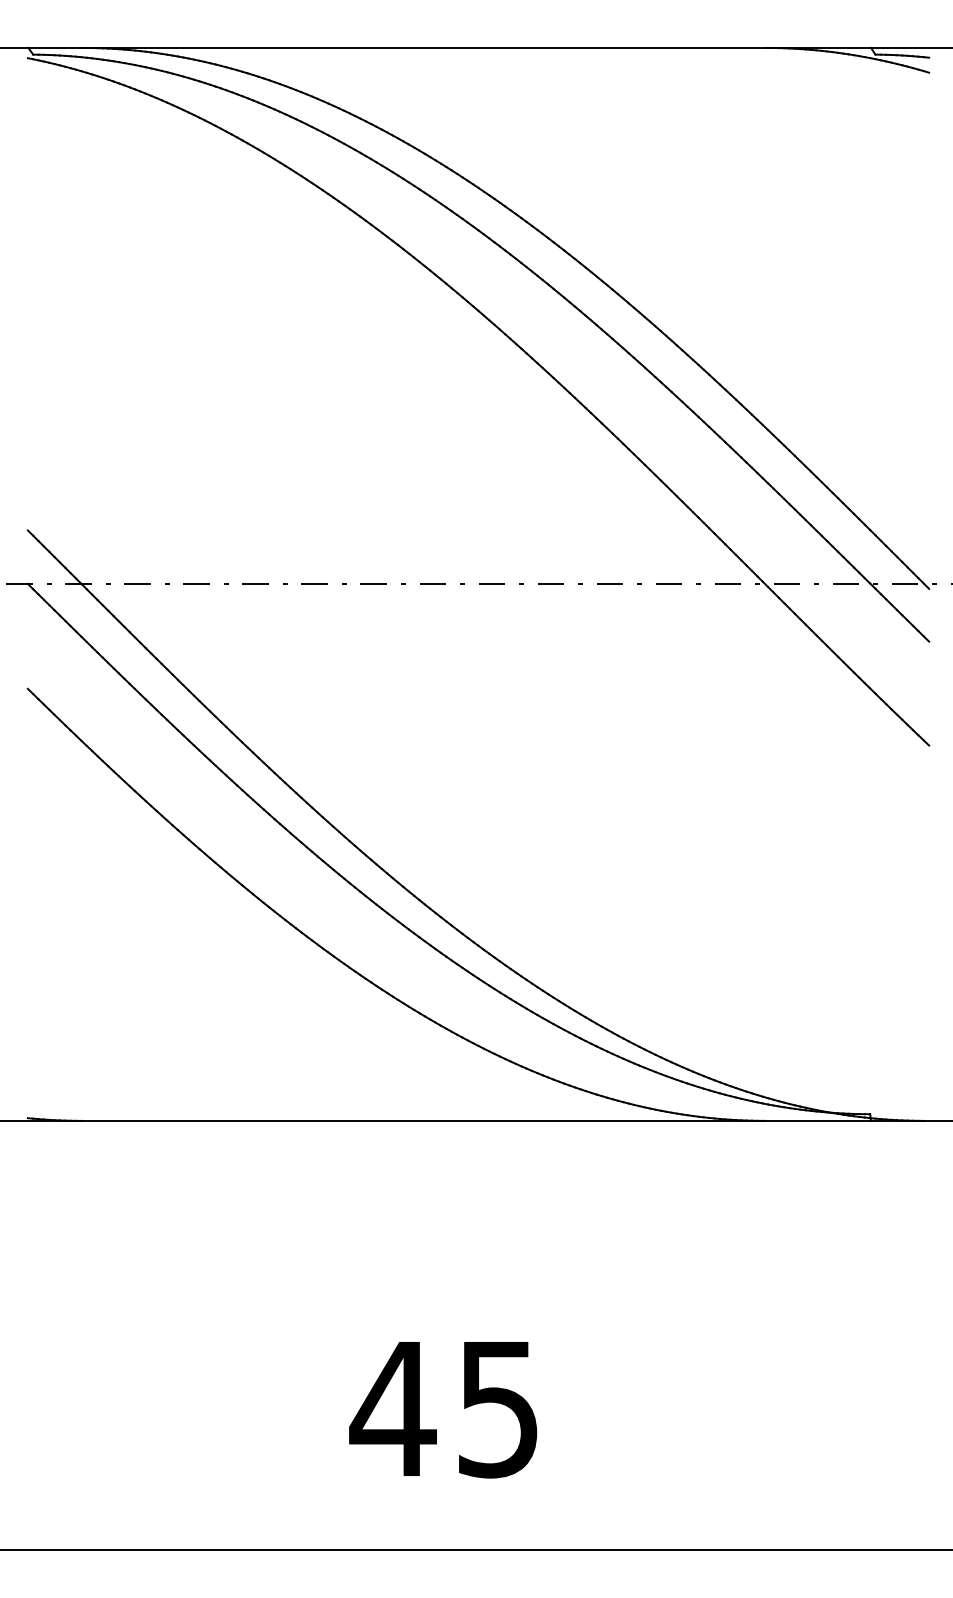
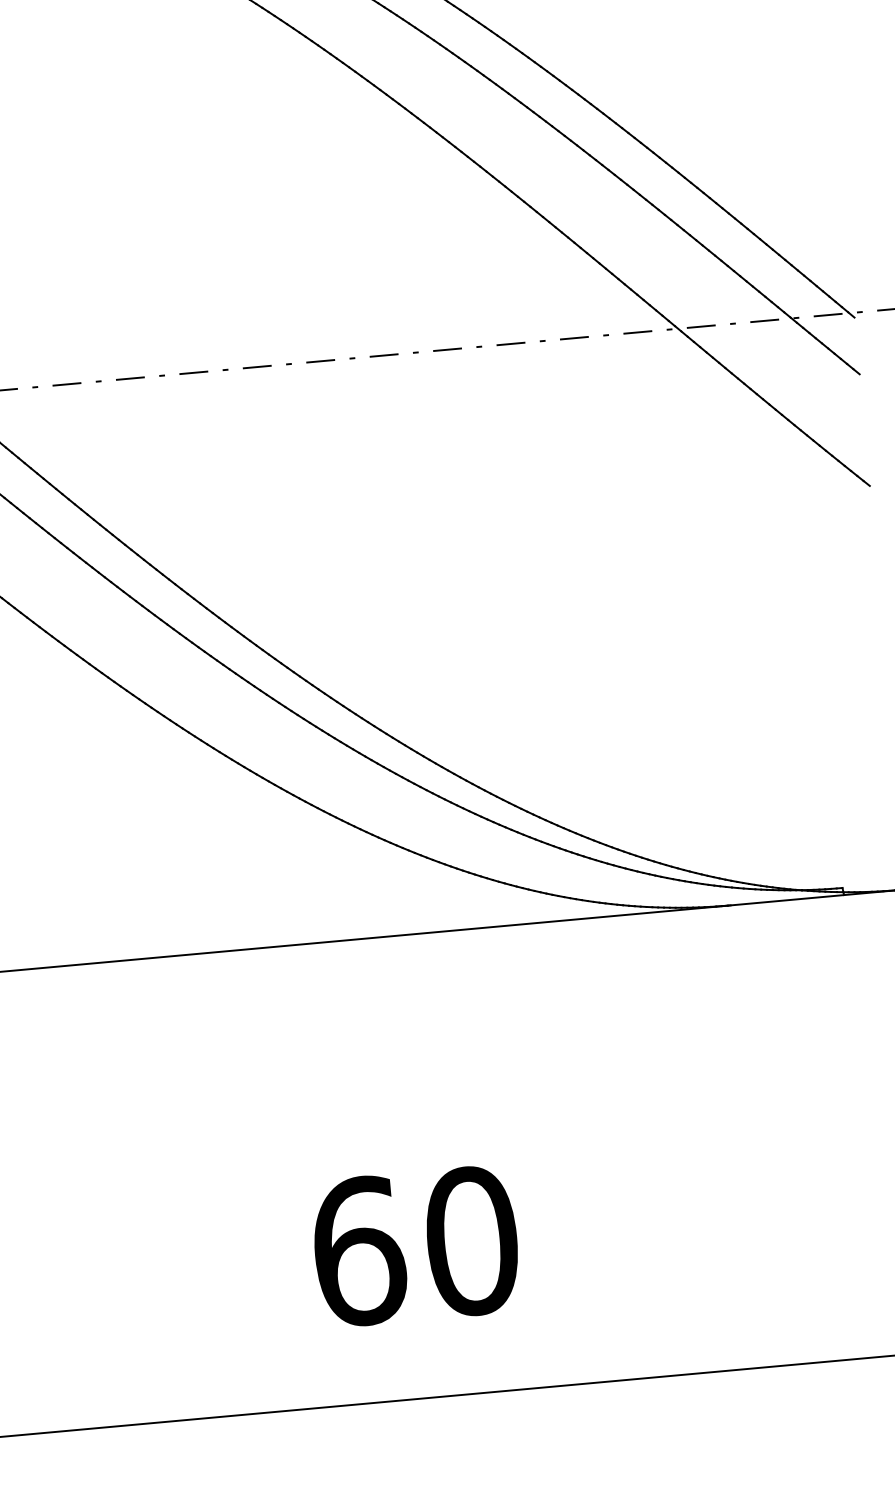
text: (444, 1408) -> (413, 1245), 45 -> 60

